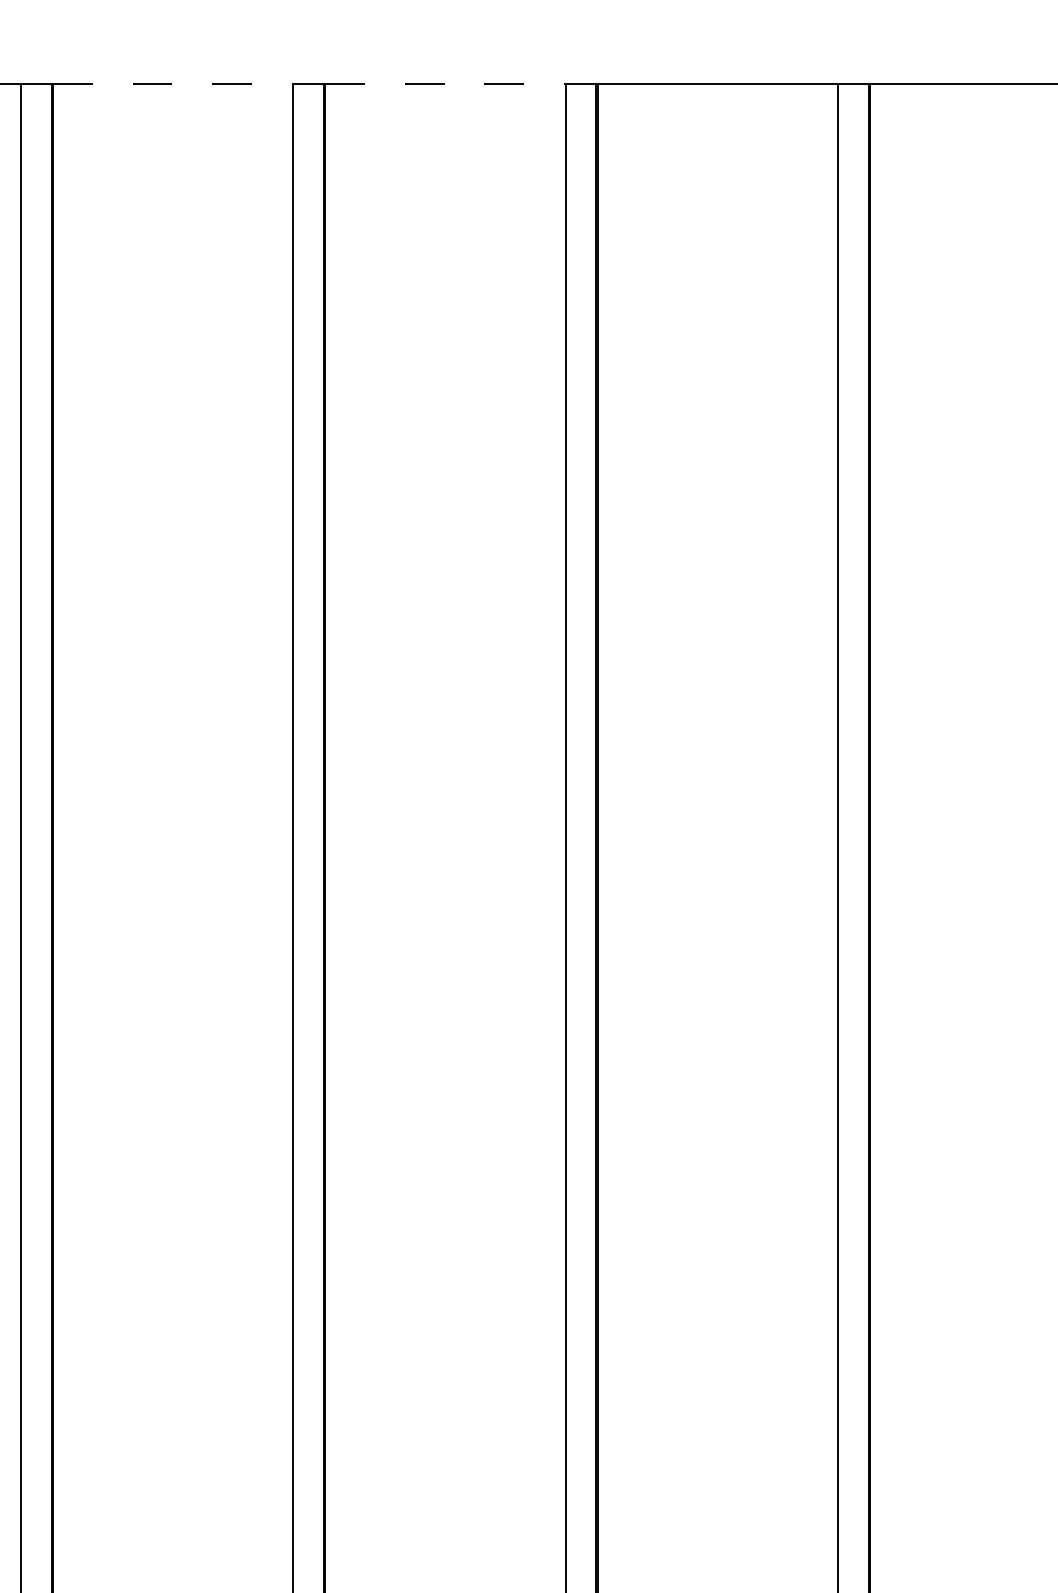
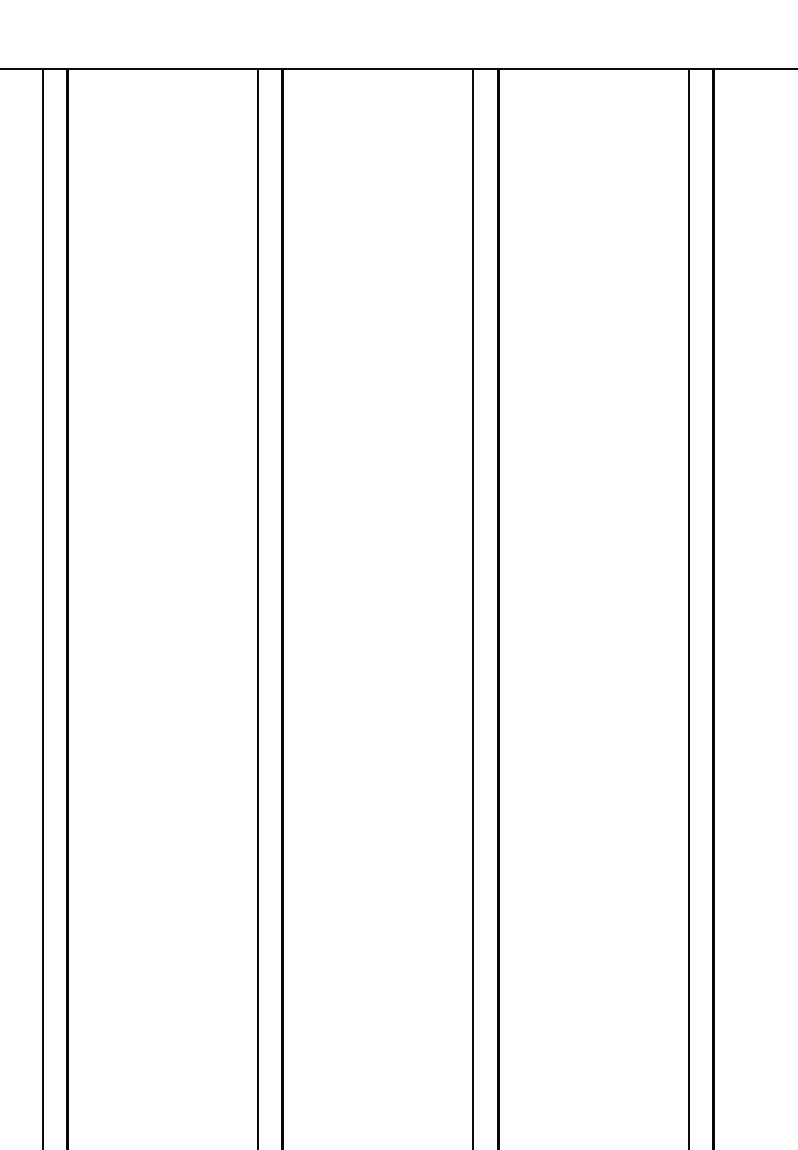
line: (173, 84) -> (163, 68), dashed -> solid
line: (445, 84) -> (378, 68), dashed -> solid

